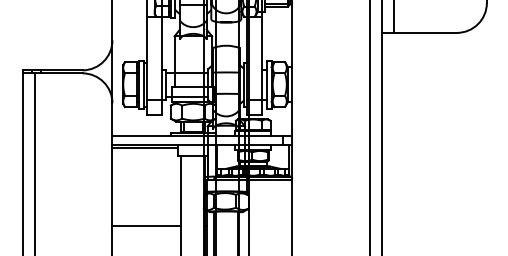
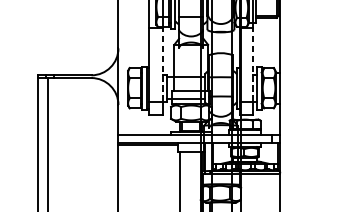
line: (161, 57) -> (162, 63), solid -> dashed
line: (262, 57) -> (253, 63), solid -> dashed

